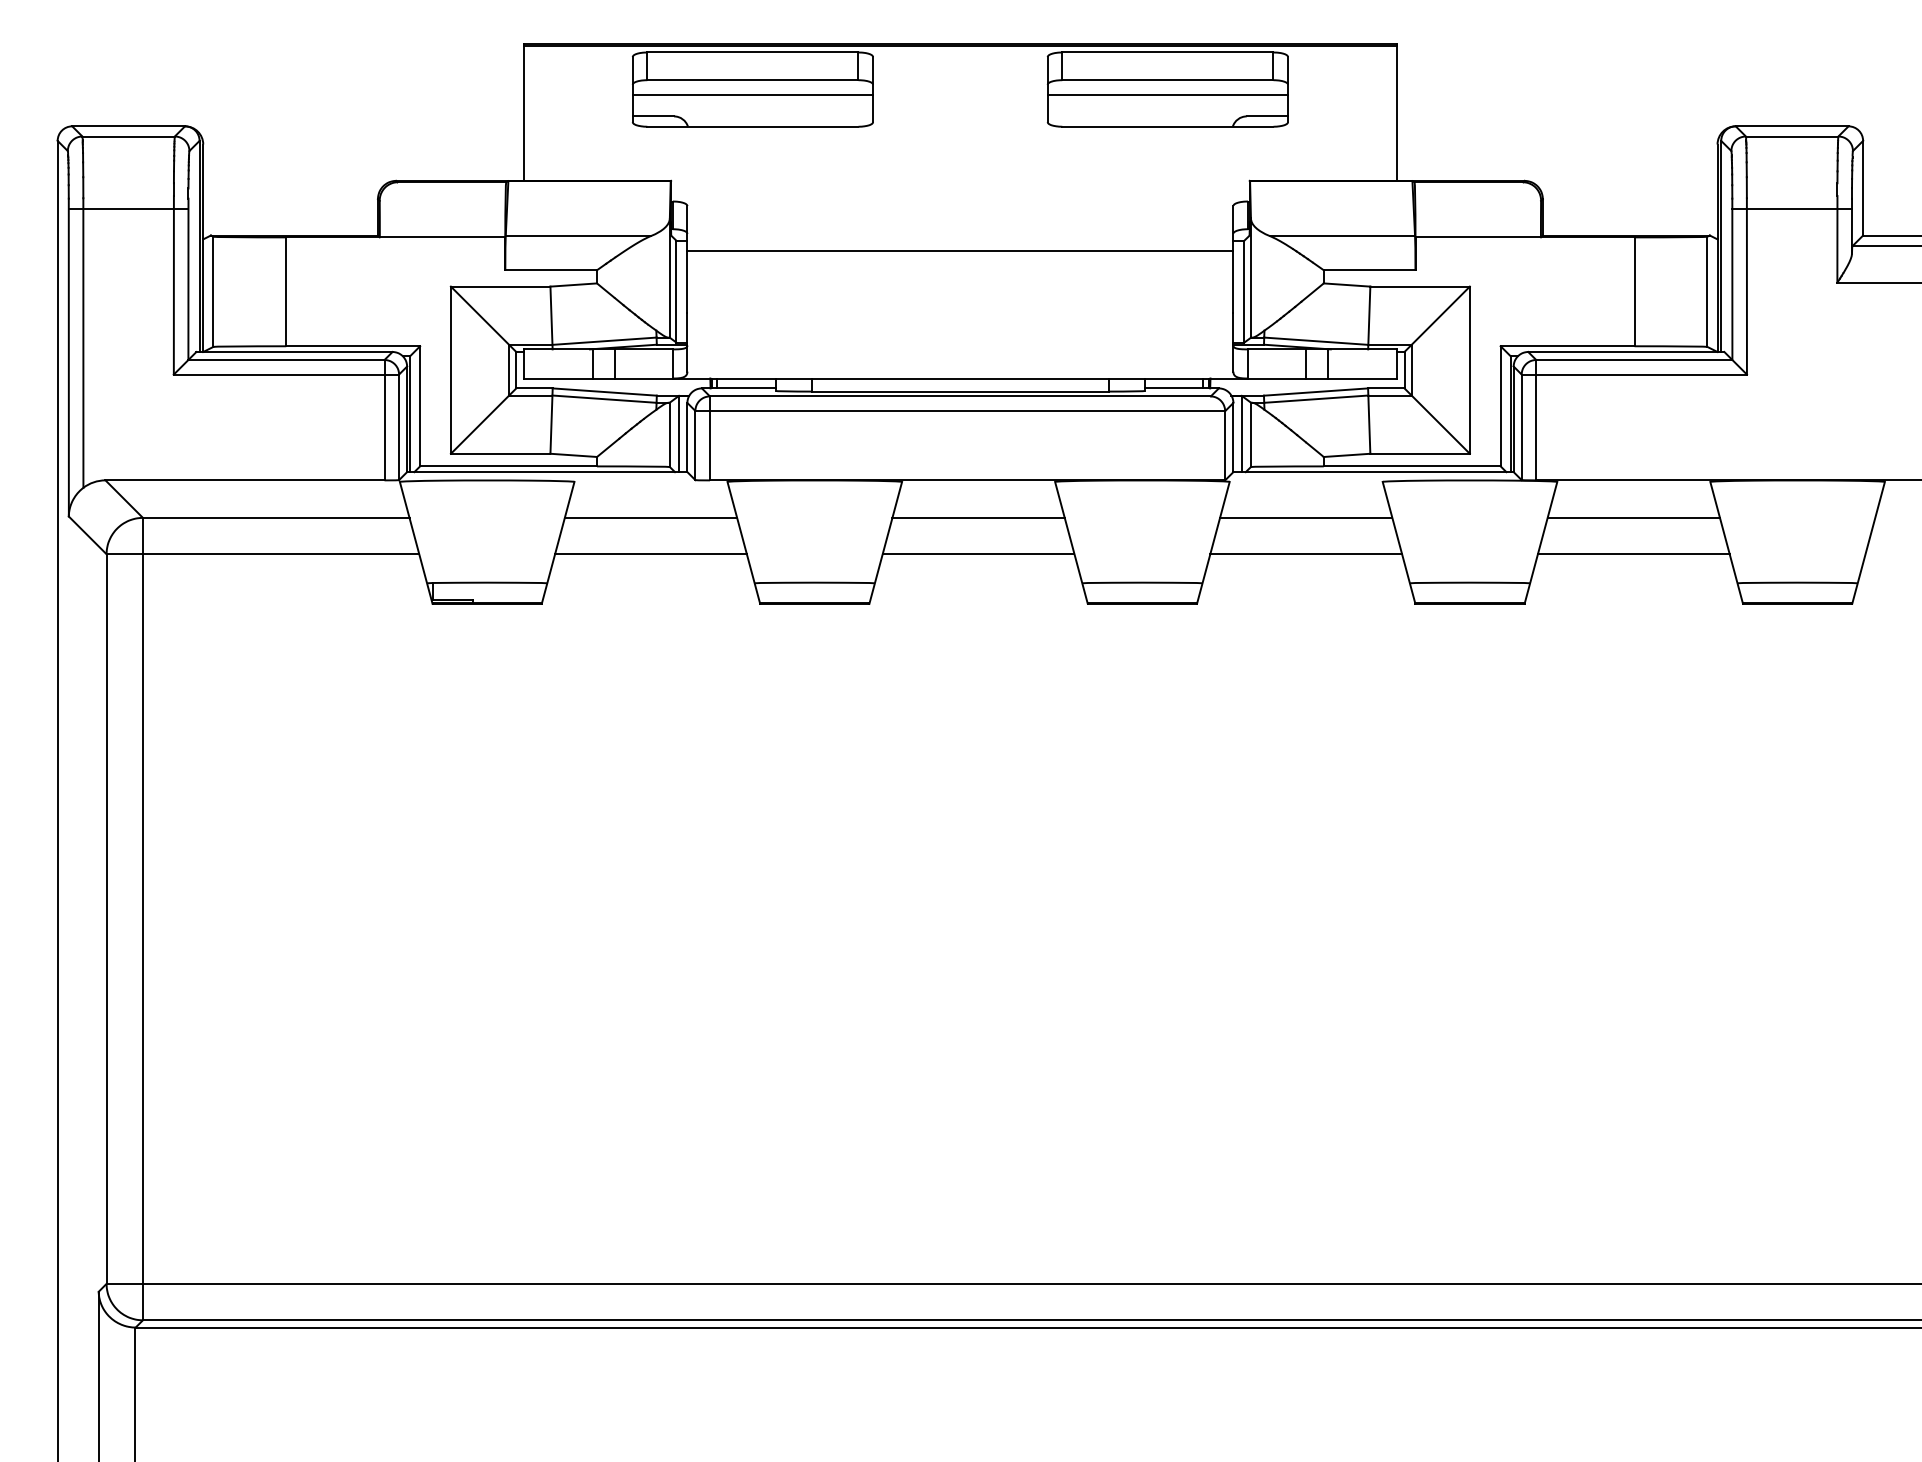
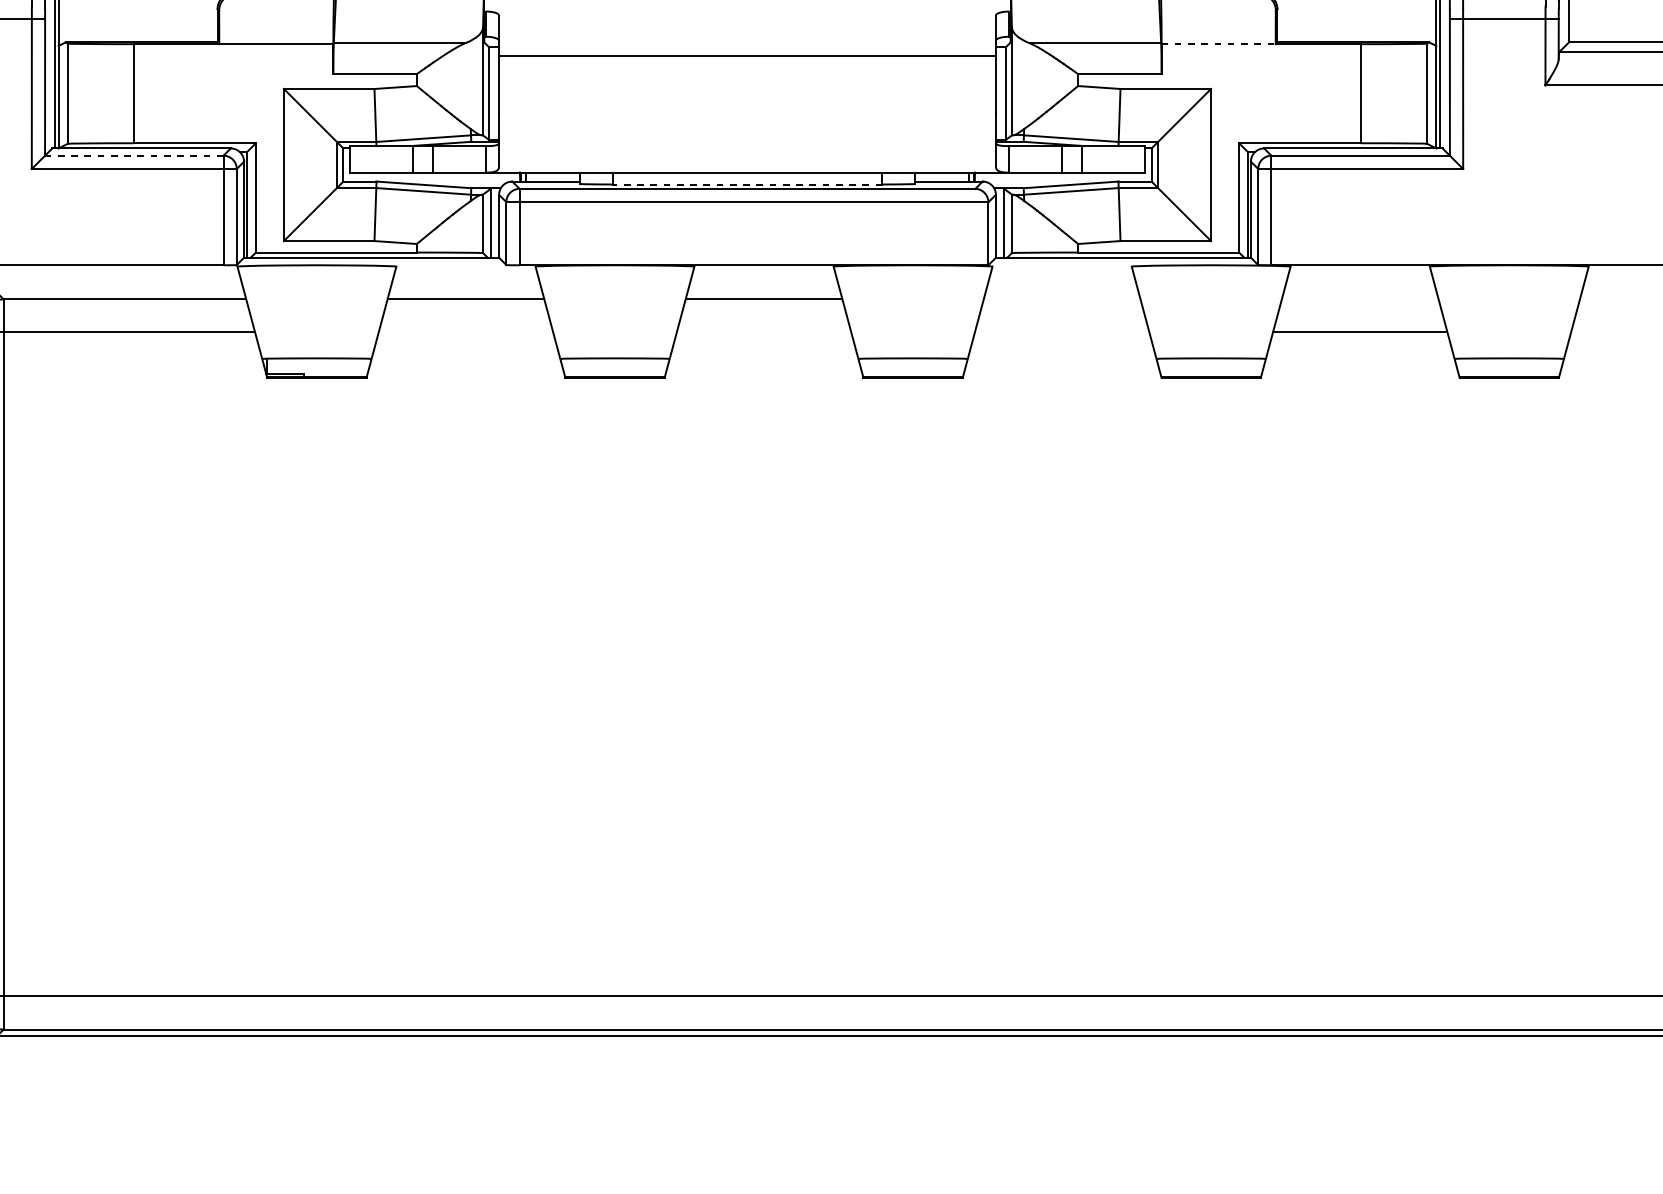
line: (1478, 236) -> (1218, 43), solid -> dashed
line: (285, 360) -> (133, 156), solid -> dashed
line: (959, 391) -> (746, 184), solid -> dashed
line: (1306, 517) -> (1062, 299), removed
line: (1633, 517) -> (1359, 299), removed
line: (650, 554) -> (465, 332), removed
line: (978, 554) -> (763, 332), removed
line: (1306, 554) -> (1062, 332), removed

